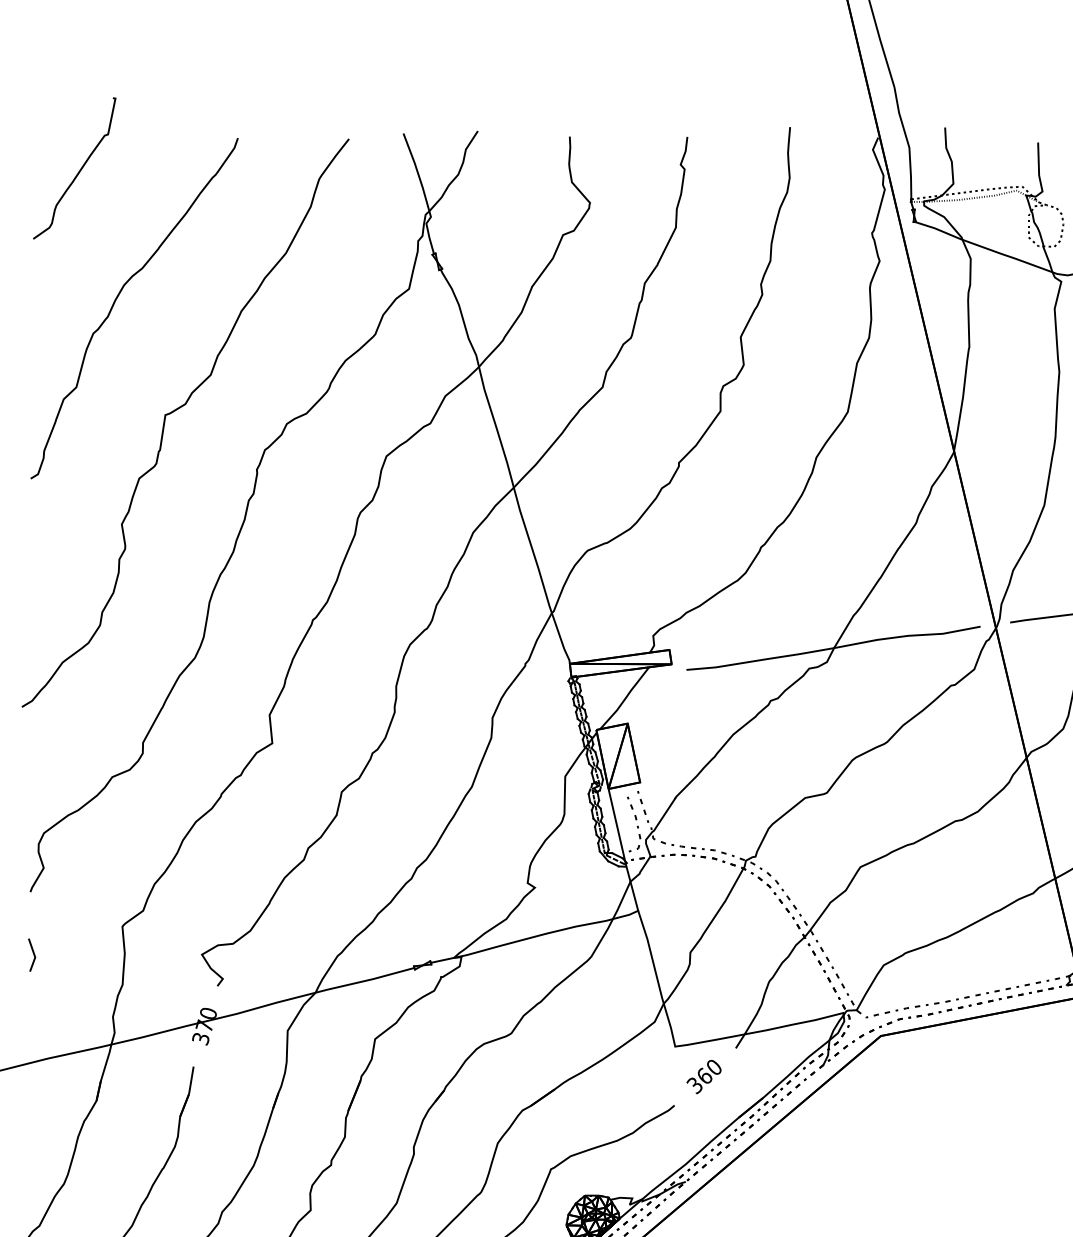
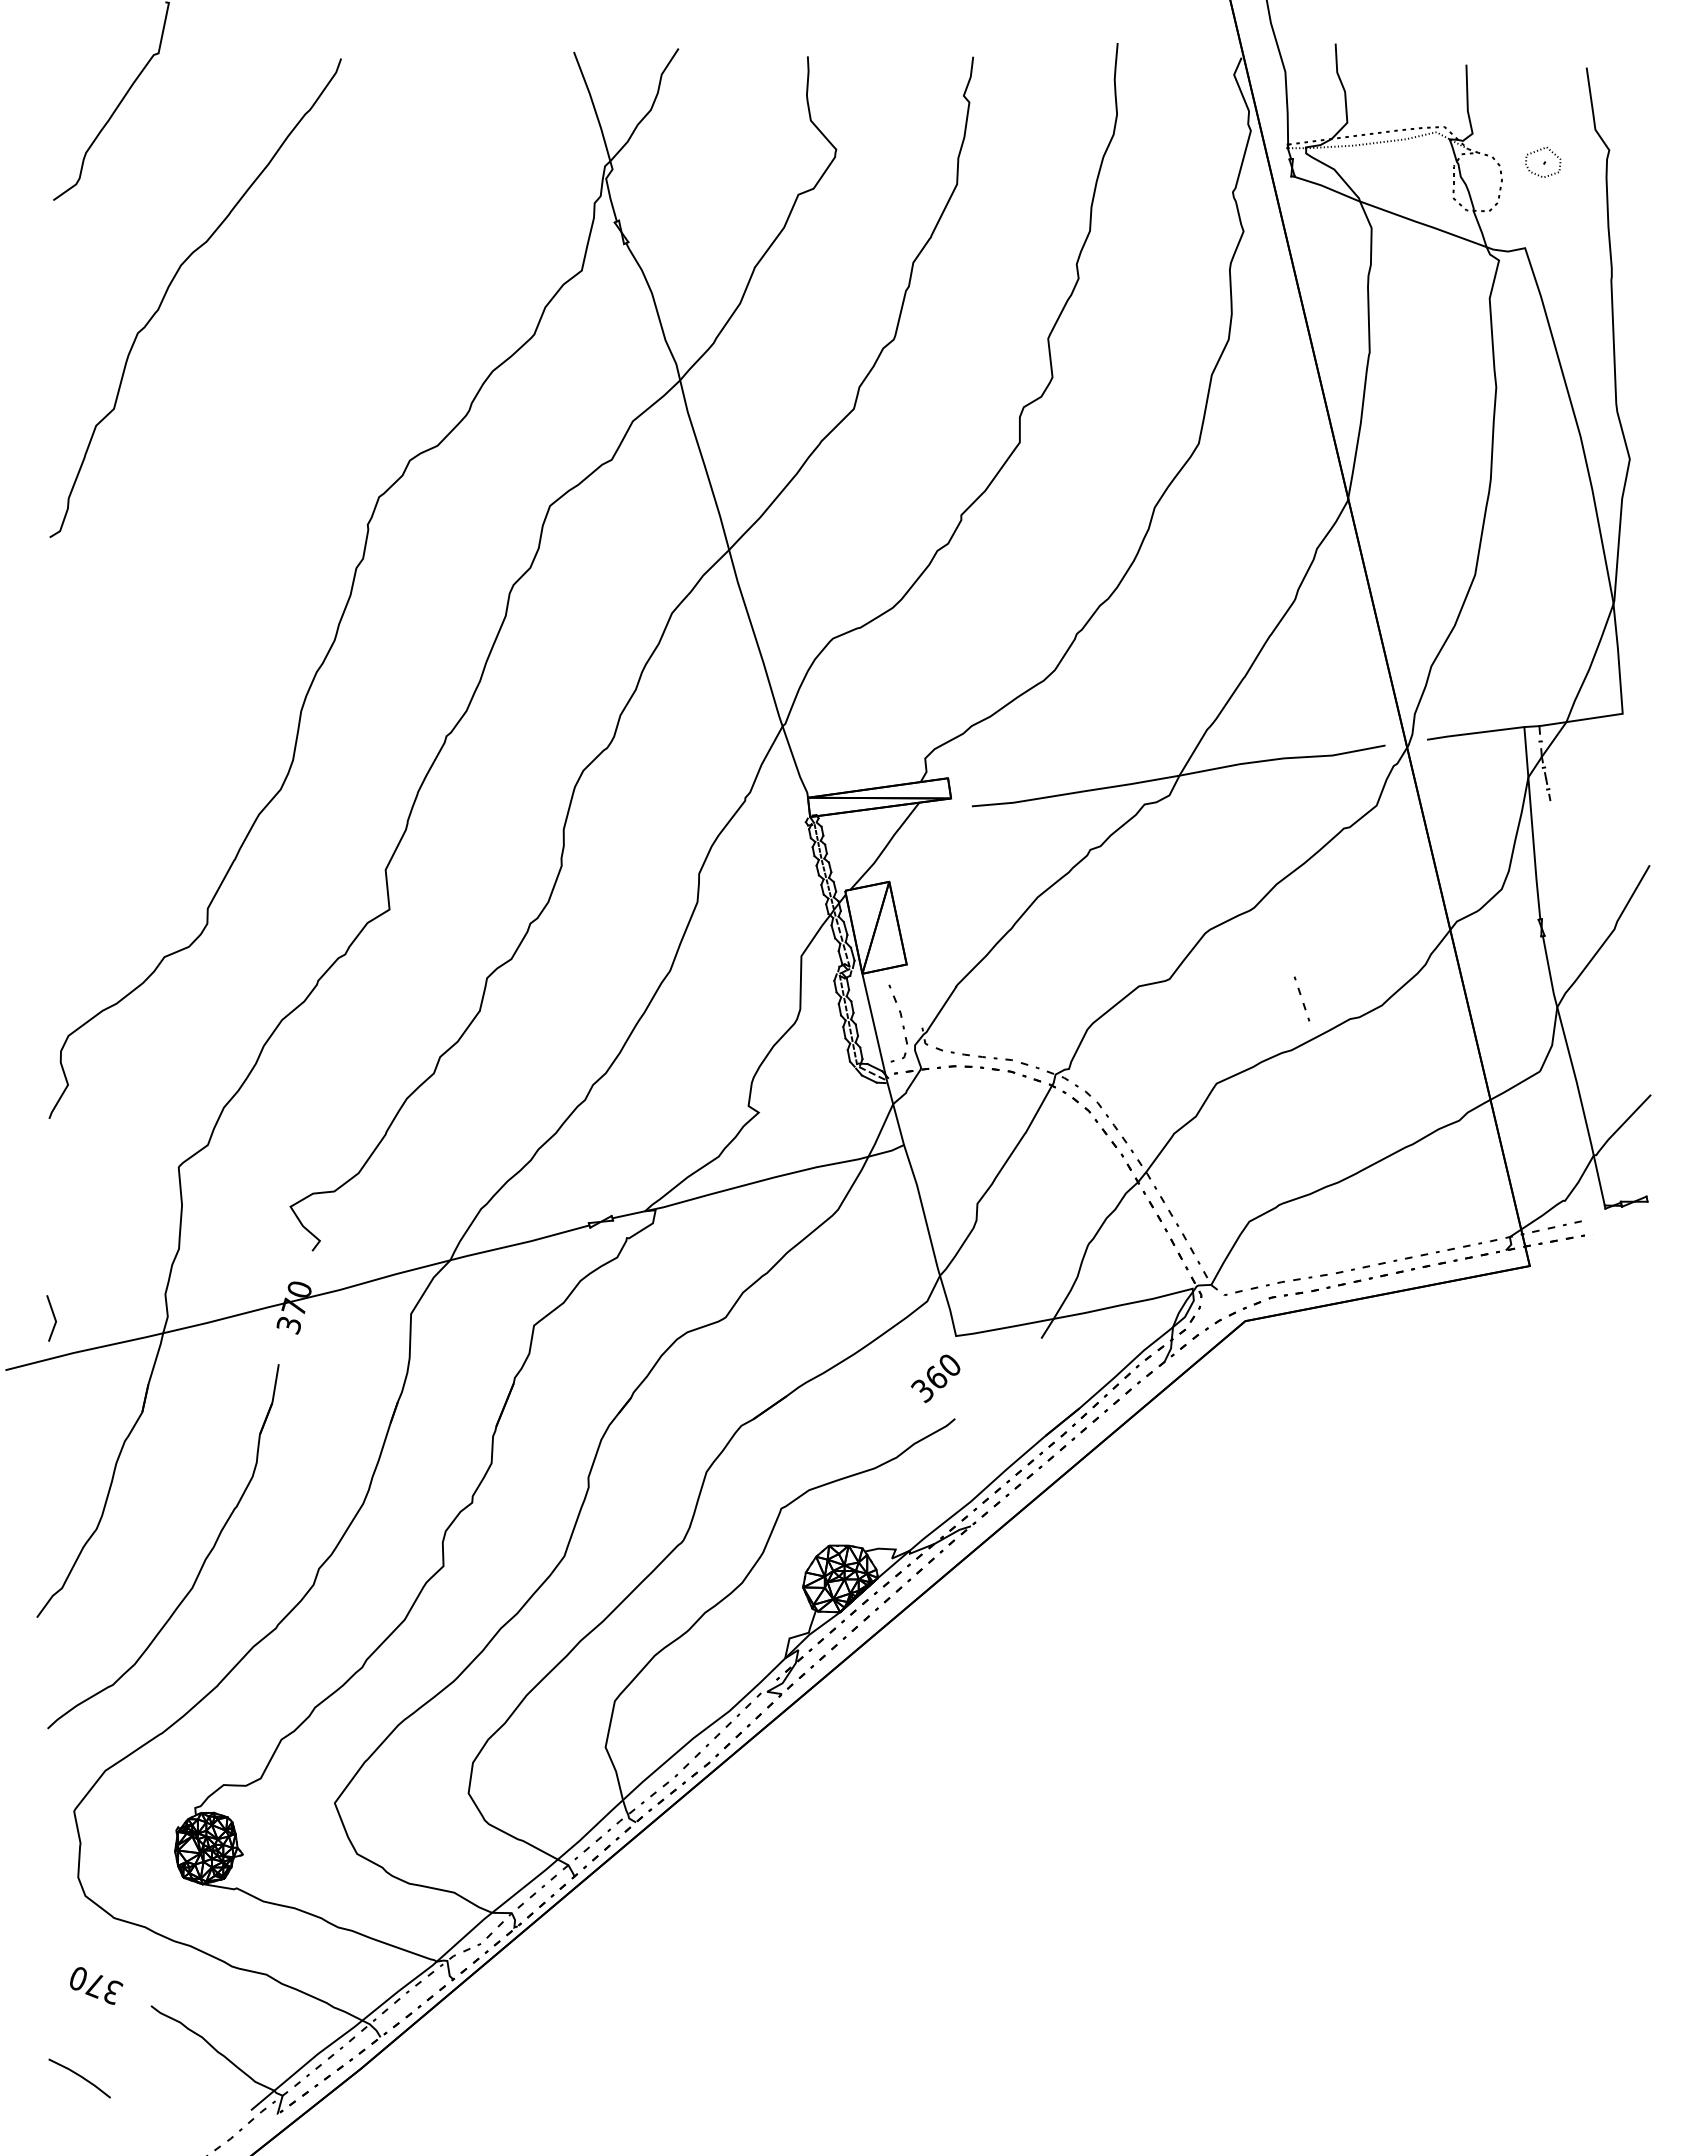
curve: (177, 409) -> (256, 440), removed
line: (642, 803) -> (1301, 994), moved
line: (33, 954) -> (53, 1317), moved
text: (703, 1076) -> (935, 1378), moved

